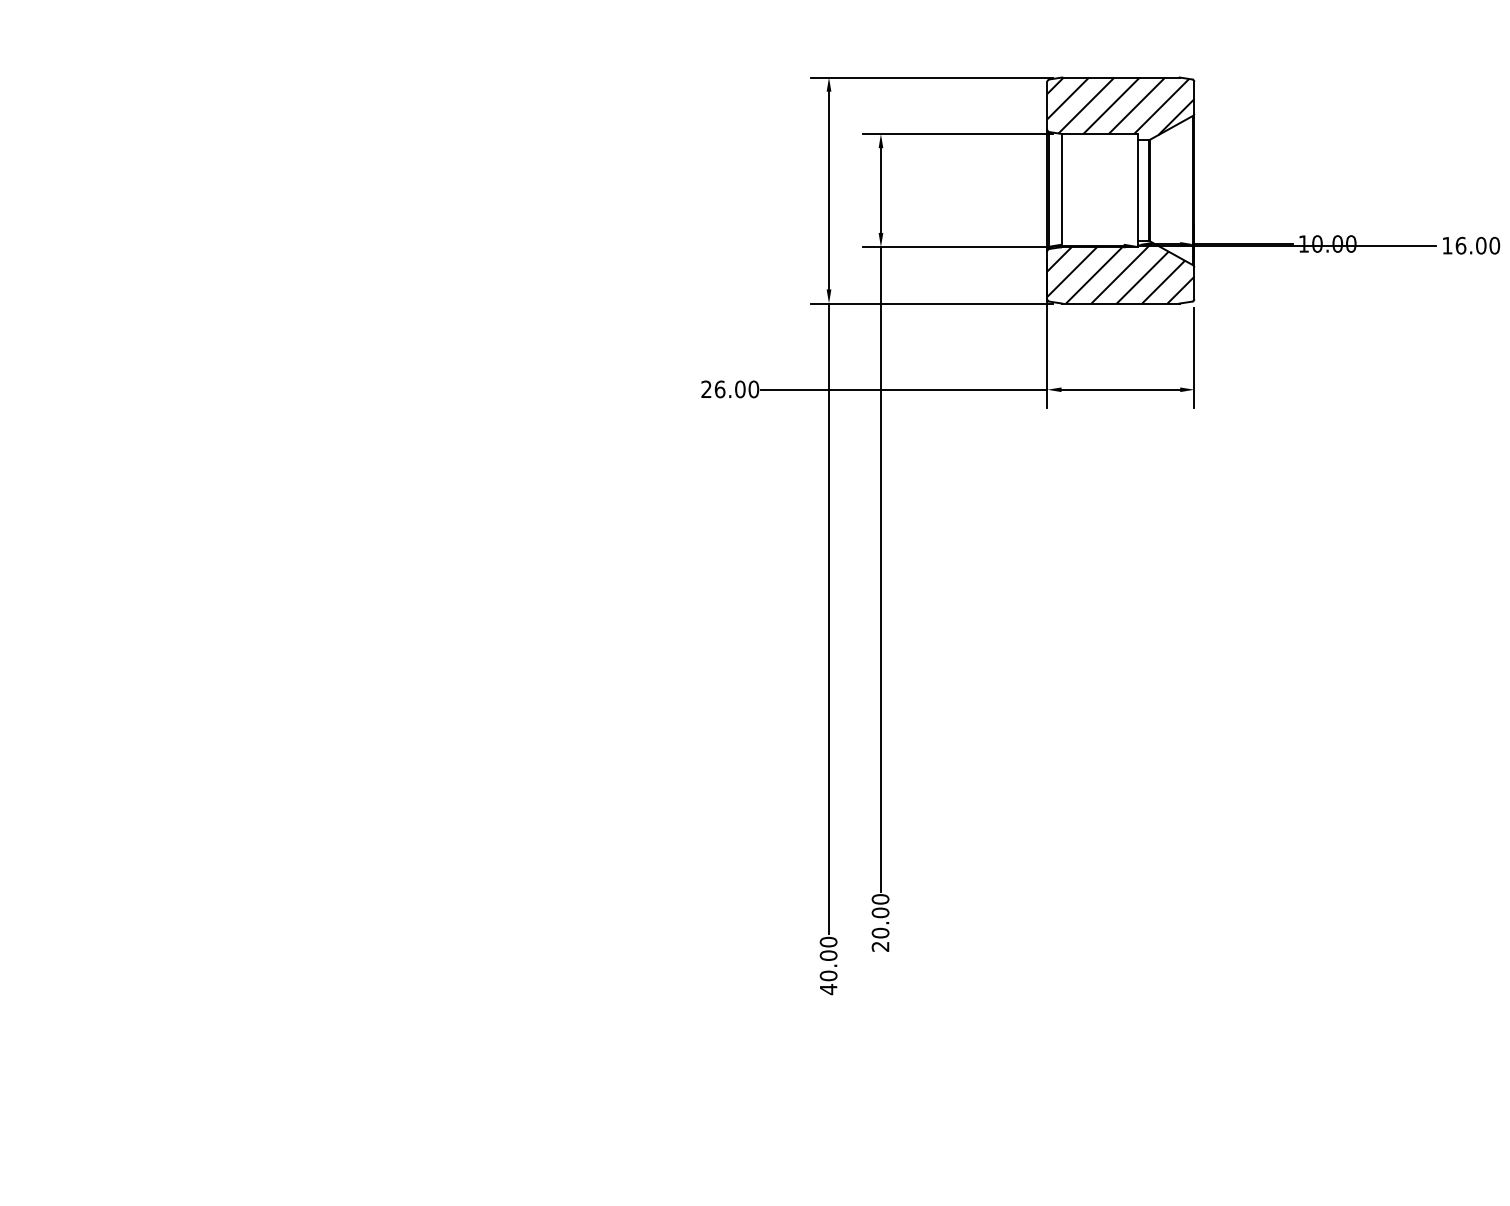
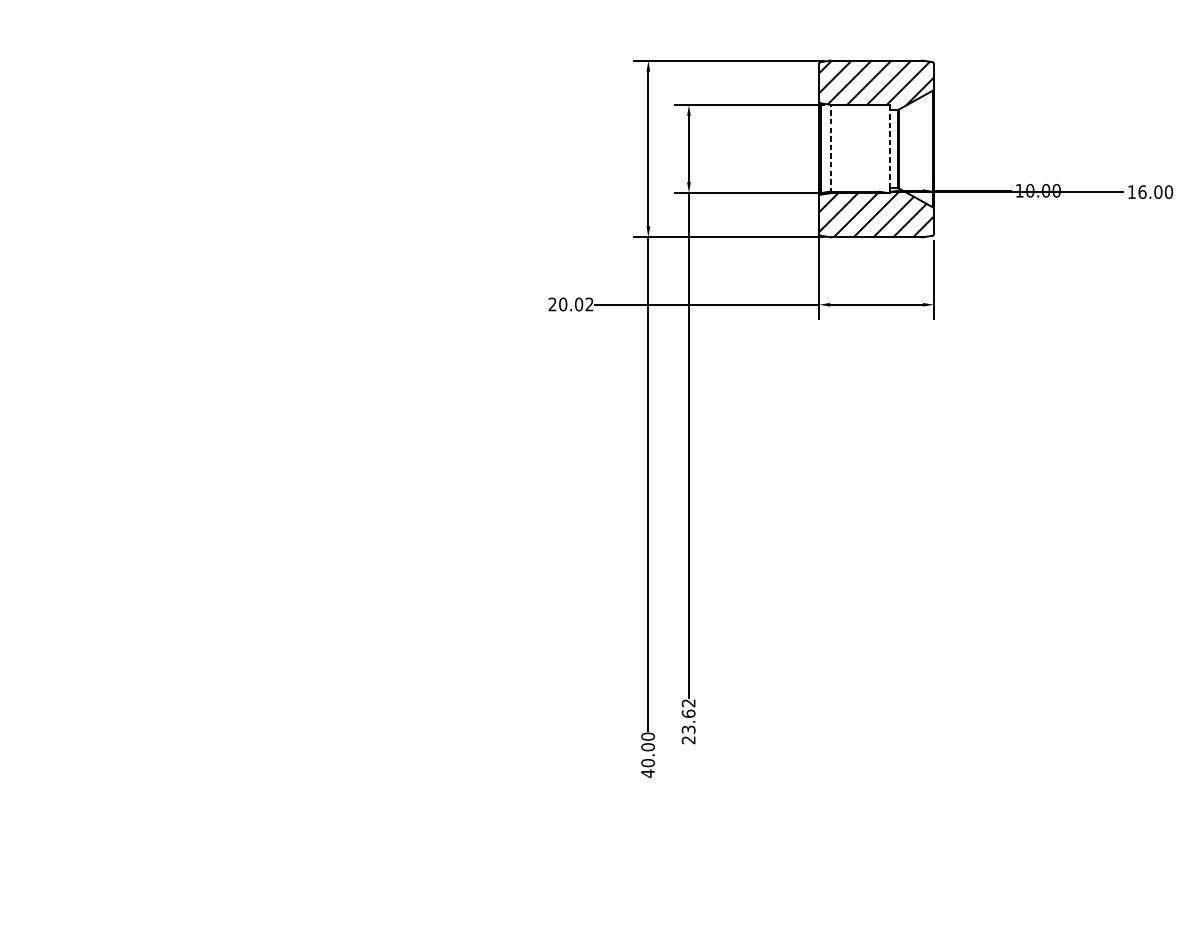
line: (1062, 190) -> (830, 148), solid -> dashed
line: (1137, 190) -> (889, 148), solid -> dashed
text: (736, 389) -> (576, 304), 26.00 -> 20.02
text: (880, 916) -> (688, 716), 20.00 -> 23.62

